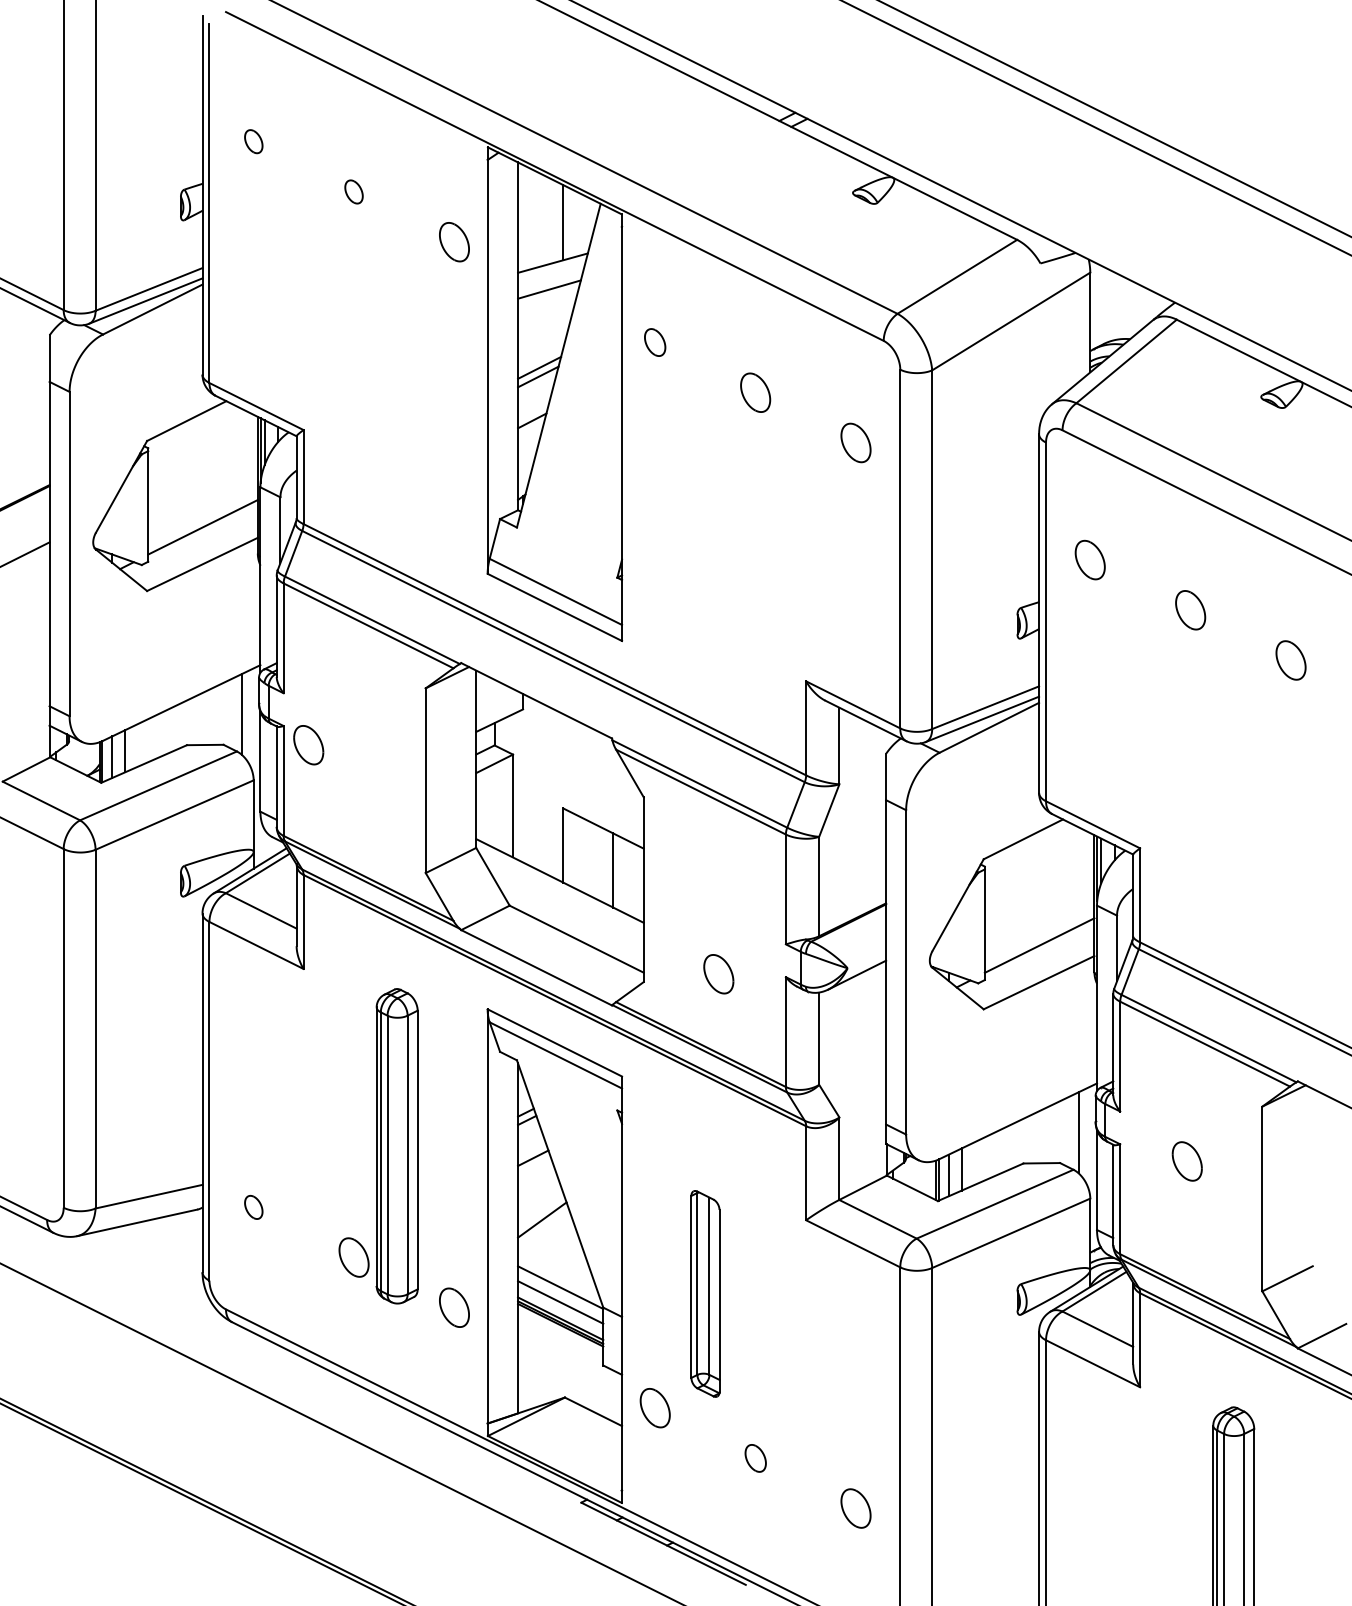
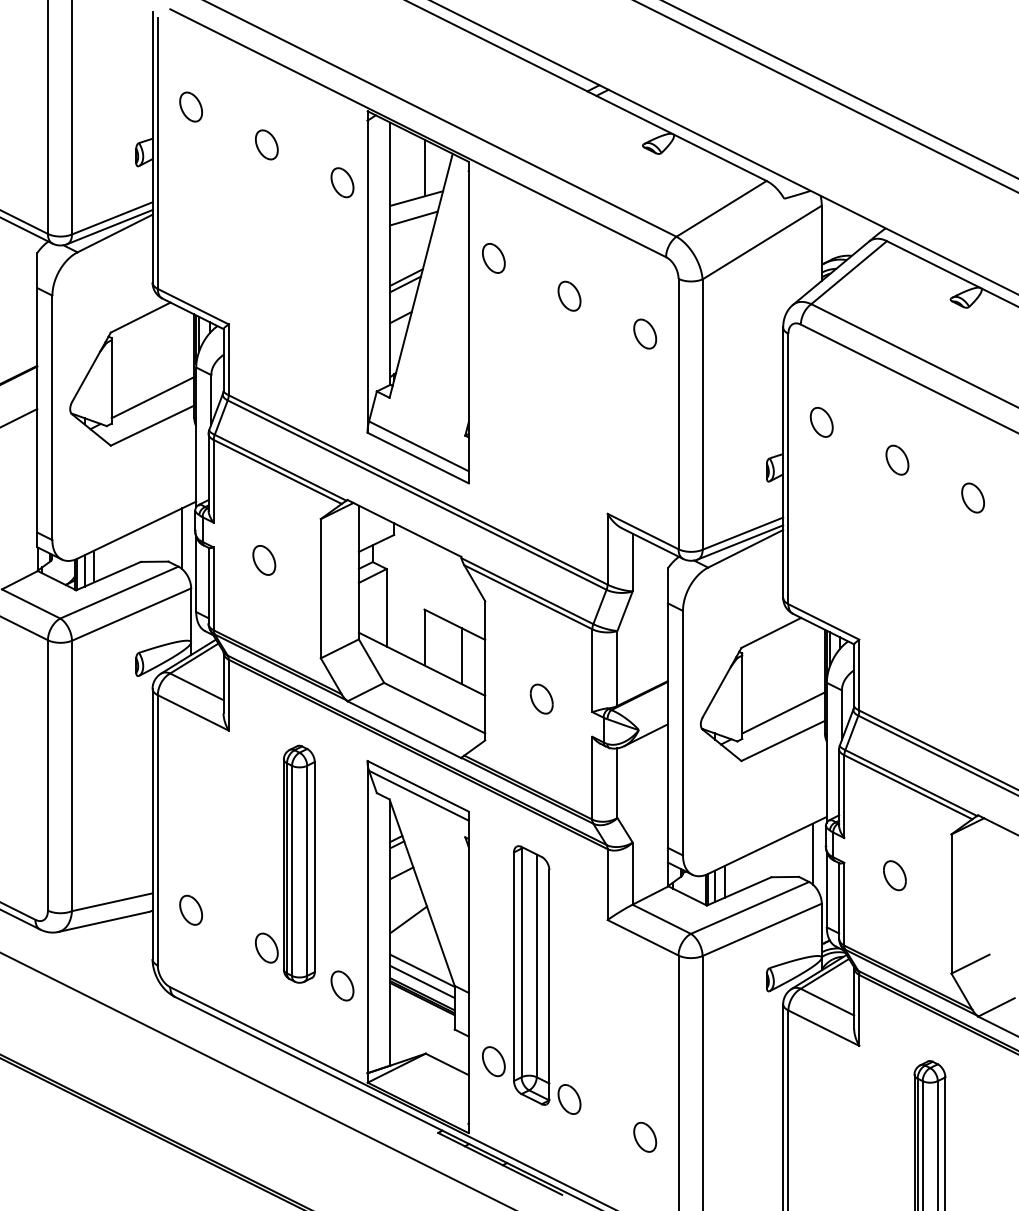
part: (253, 141) -> (191, 106), size x1.67
part: (353, 191) -> (266, 144), size x1.67
part: (654, 342) -> (493, 258), size x1.43
part: (308, 745) -> (264, 560), moved
part: (718, 974) -> (541, 699), moved
part: (253, 1207) -> (191, 910), size x1.67
part: (705, 1293) -> (531, 975), size x1.67
part: (755, 1458) -> (569, 1099), size x1.43

